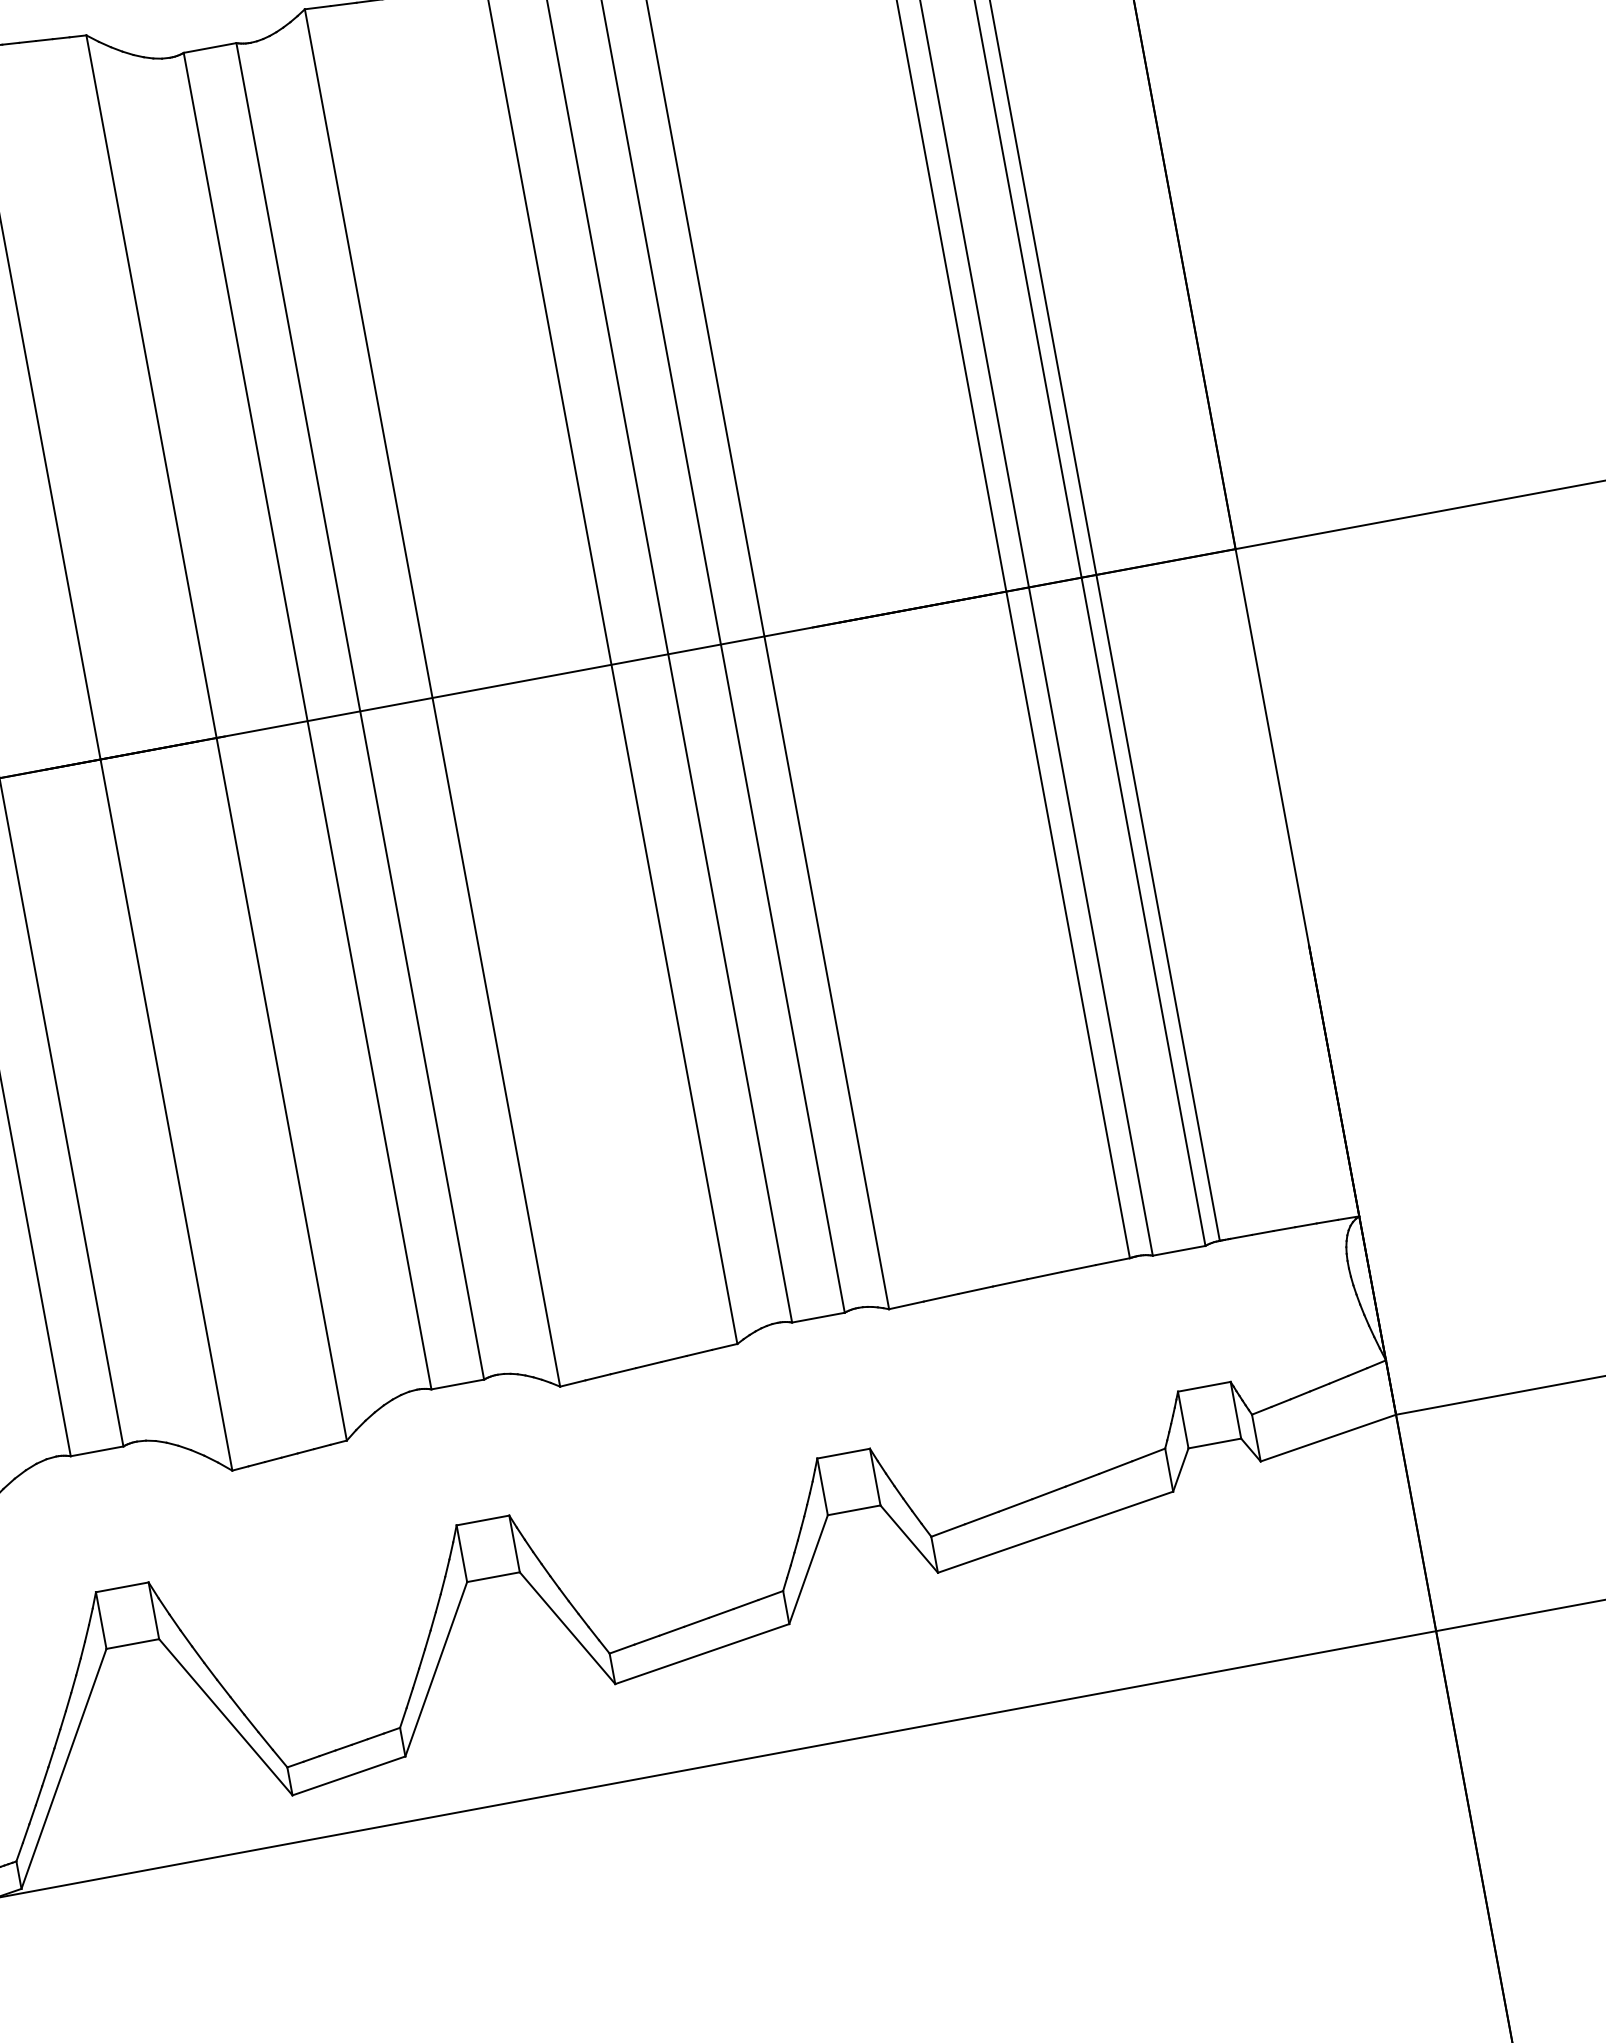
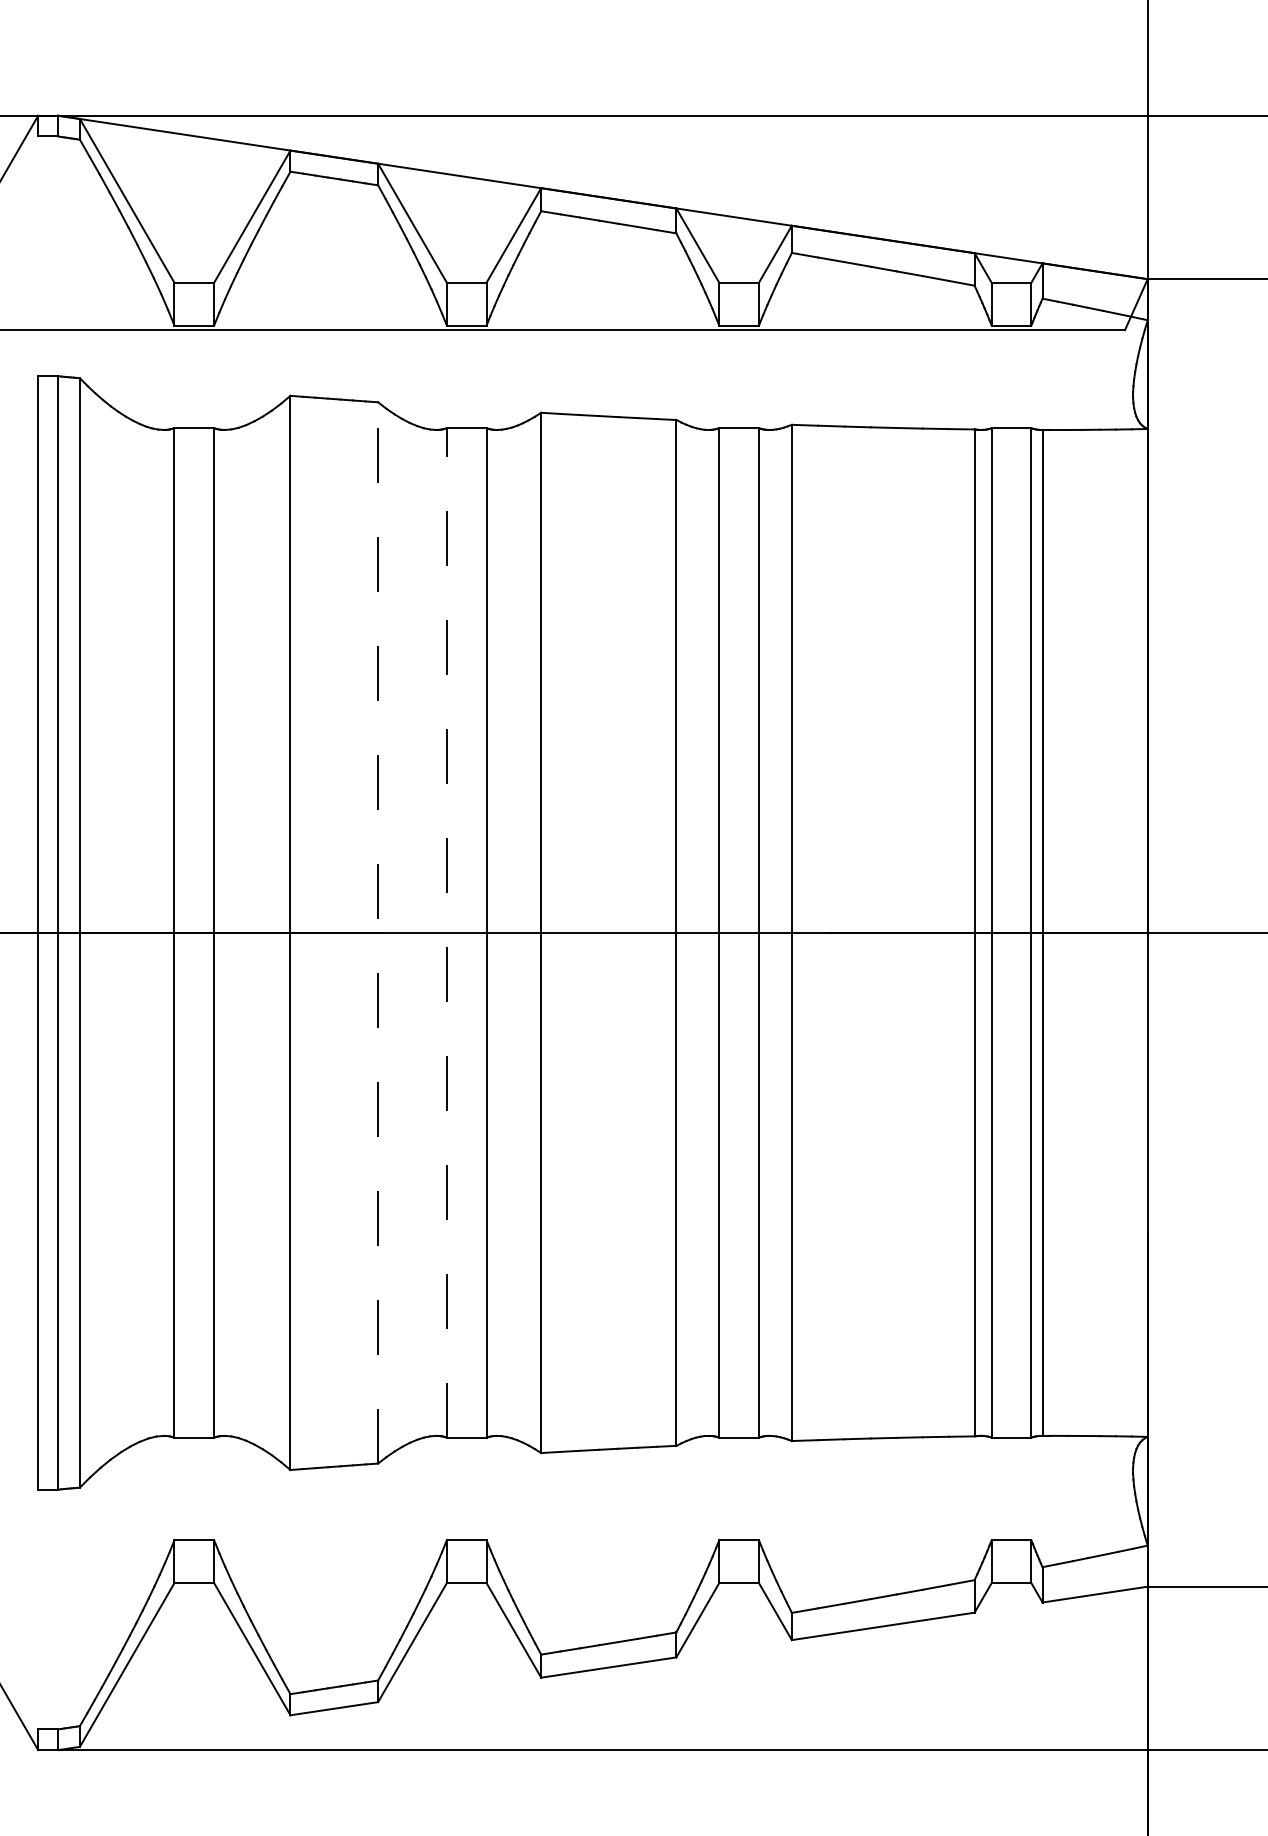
line: (307, 720) -> (446, 932), solid -> dashed
line: (217, 737) -> (378, 932), solid -> dashed

